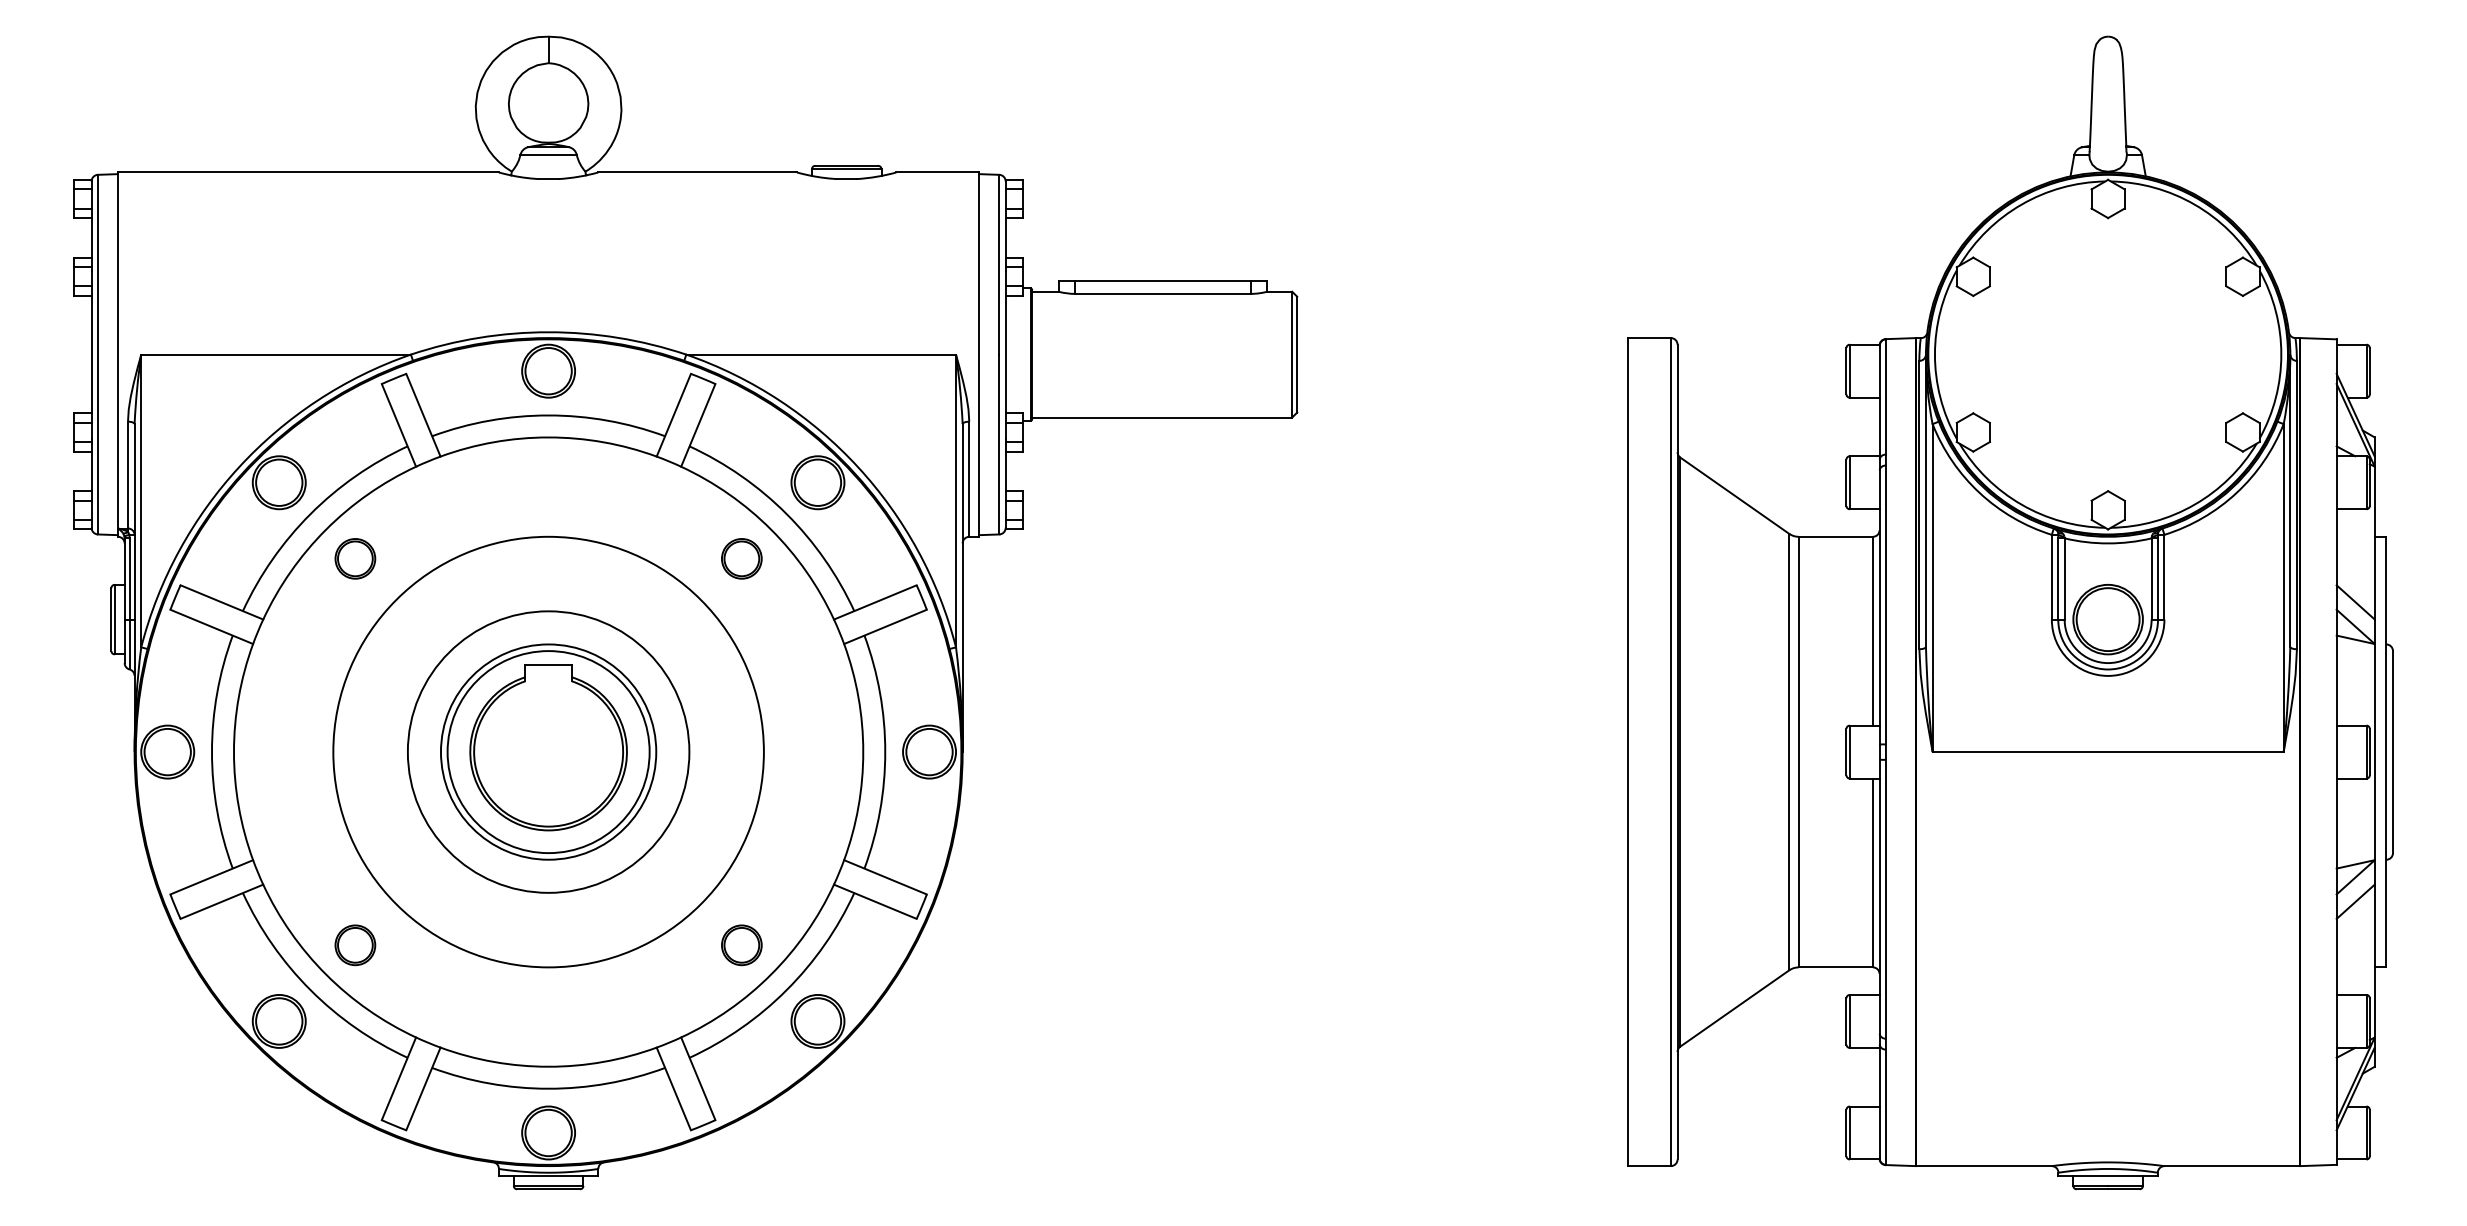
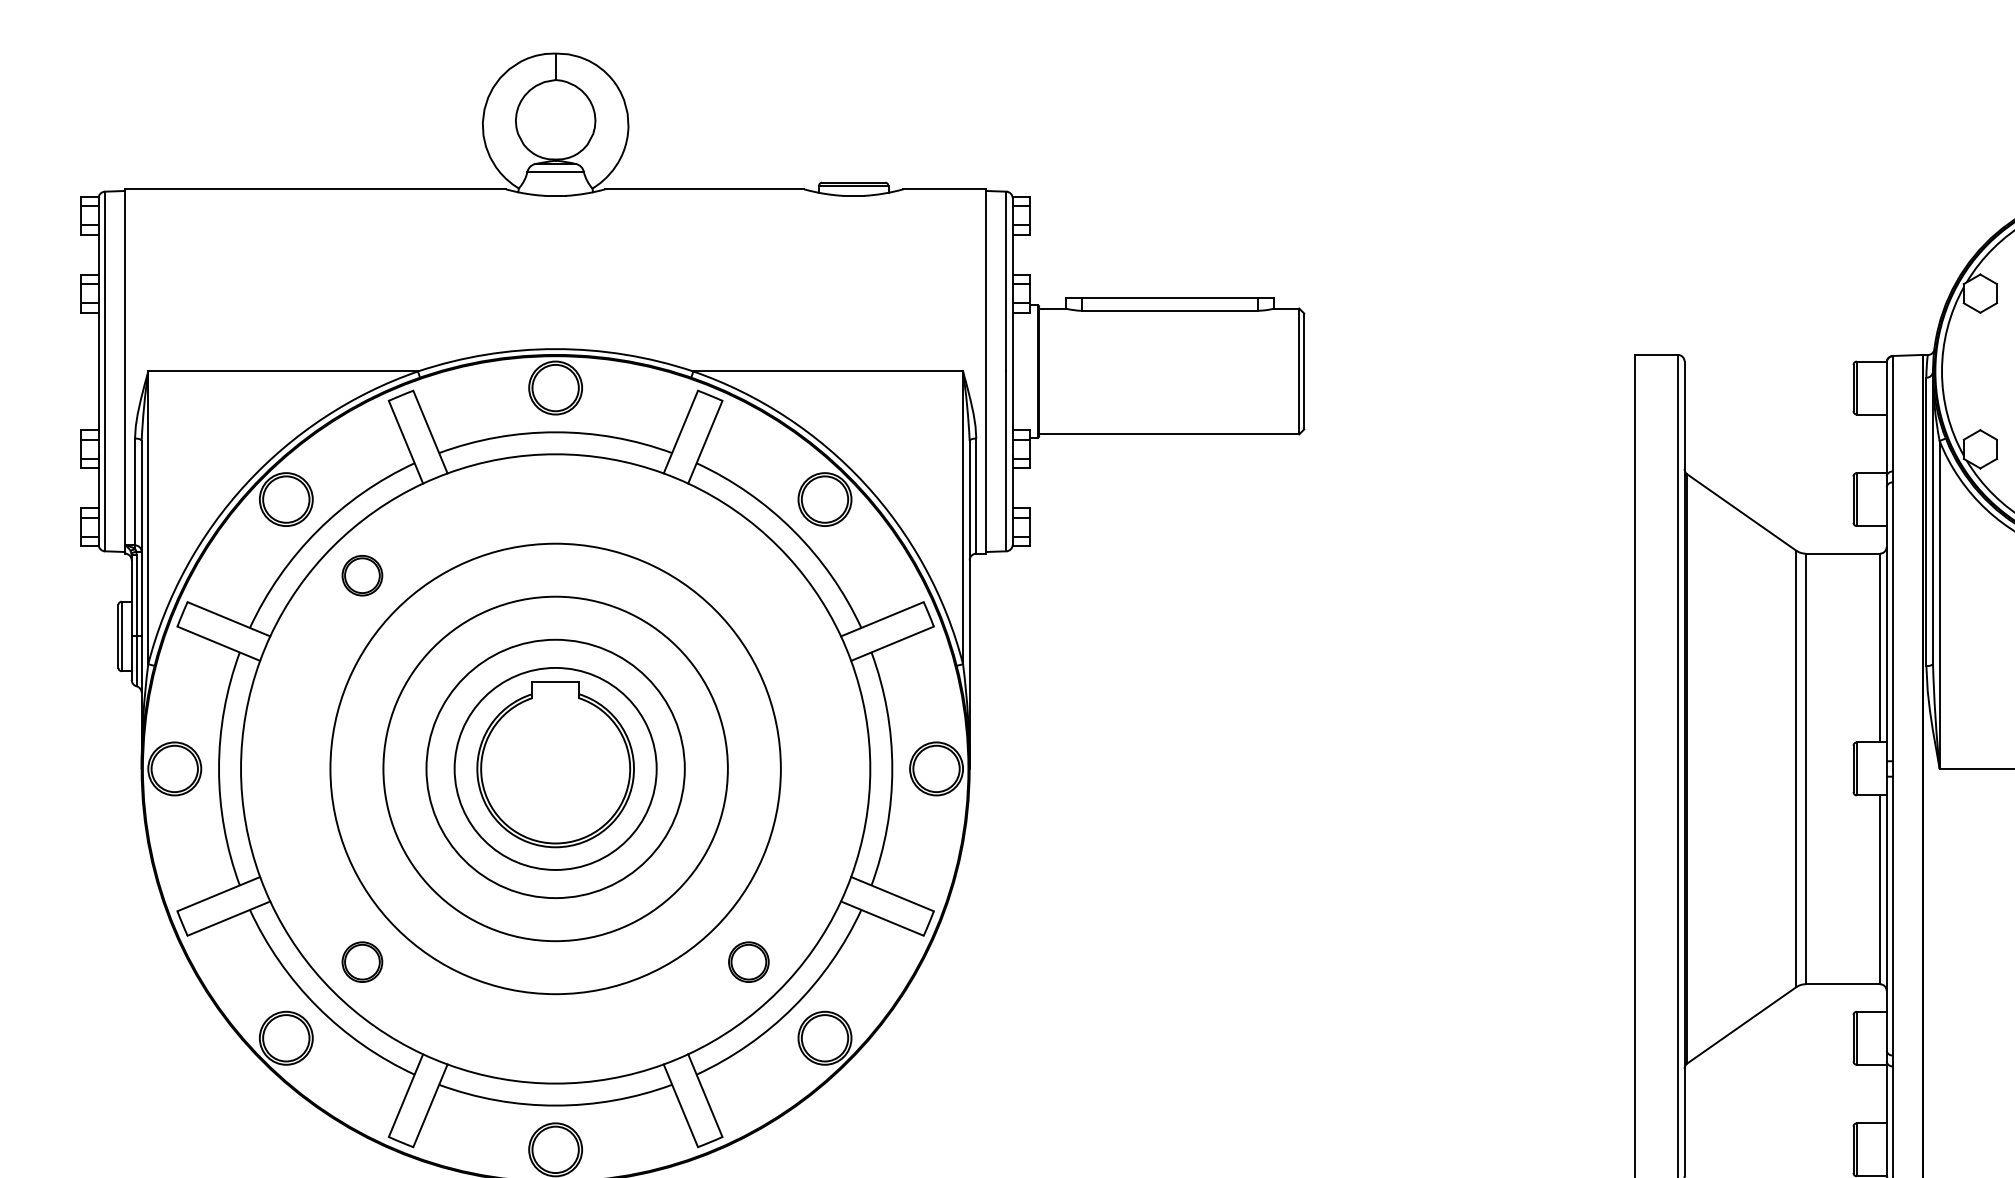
part: (741, 558) -> (748, 575), removed
circle: (548, 751) -> (555, 768), size x0.6
circle: (548, 751) -> (555, 768), size x1.6
circle: (548, 751) -> (555, 768), size x1.6

